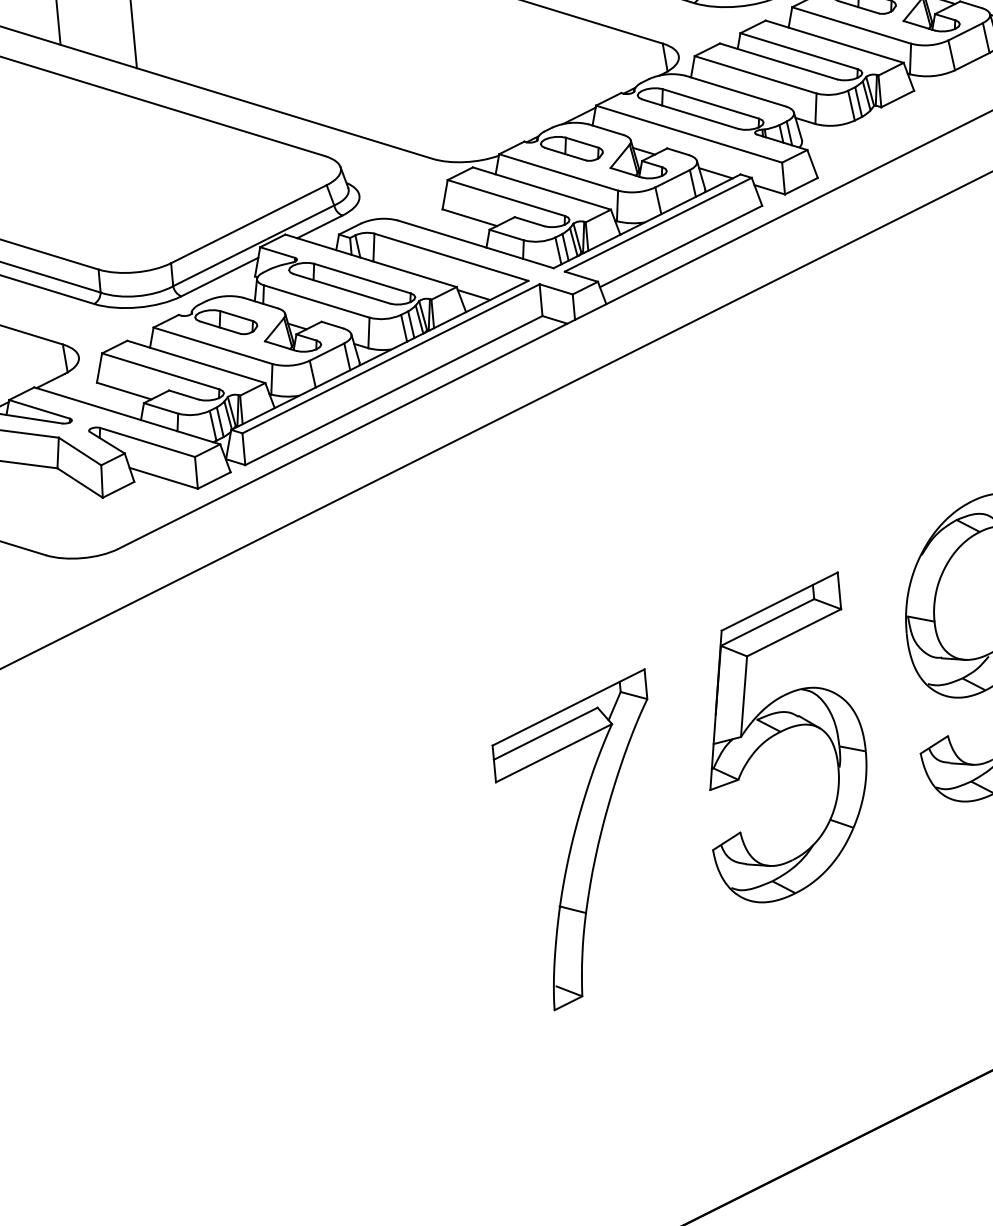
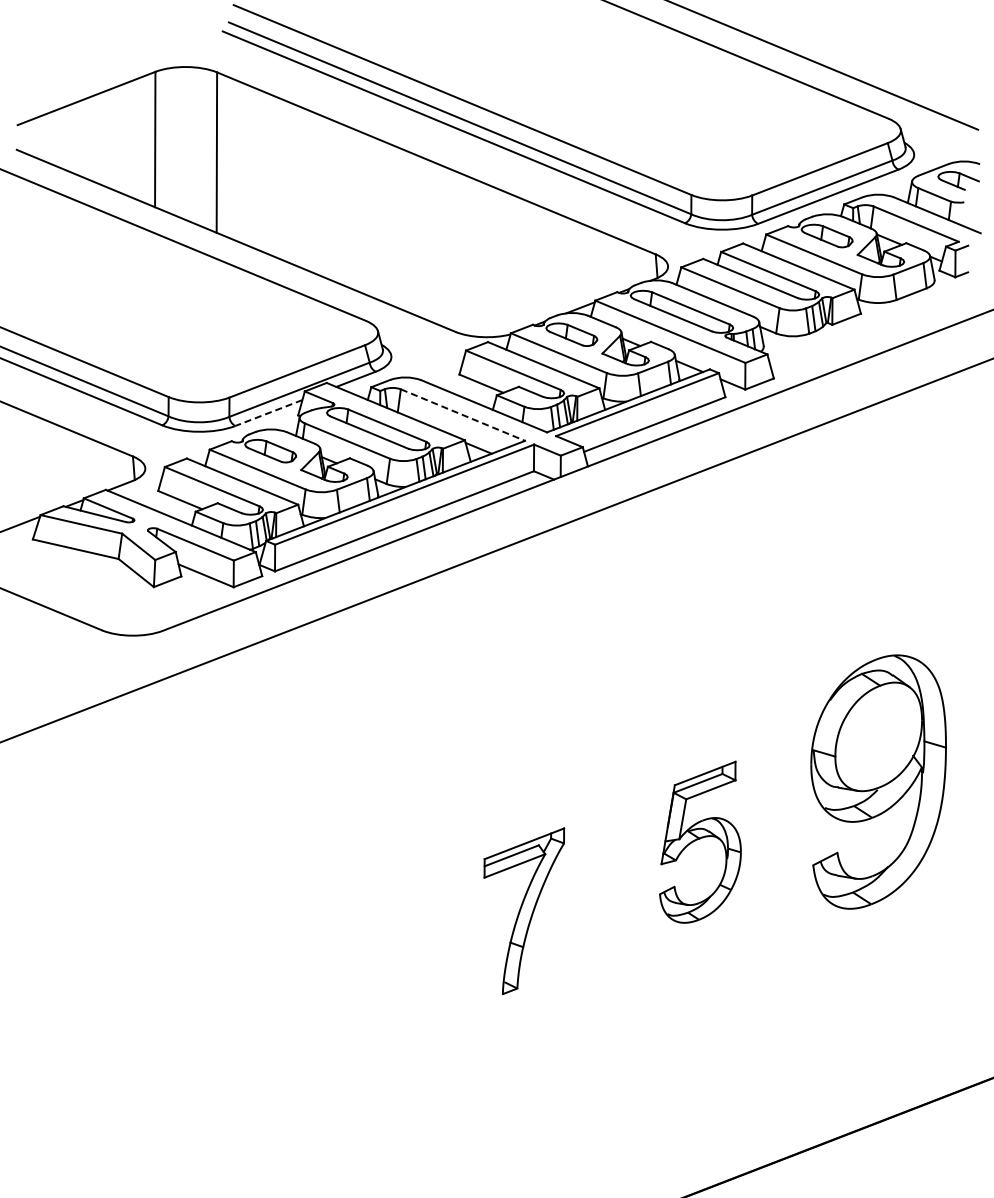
line: (452, 257) -> (463, 415), solid -> dashed
line: (219, 277) -> (268, 413), solid -> dashed
part: (783, 739) -> (700, 842), size x0.6
part: (581, 841) -> (524, 911), size x0.6

